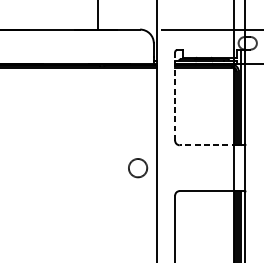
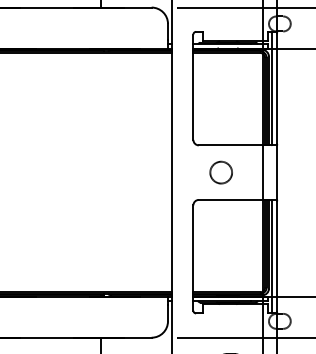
line: (175, 96) -> (193, 87), dashed -> solid
line: (207, 145) -> (232, 145), dashed -> solid
circle: (137, 168) -> (220, 172), moved

